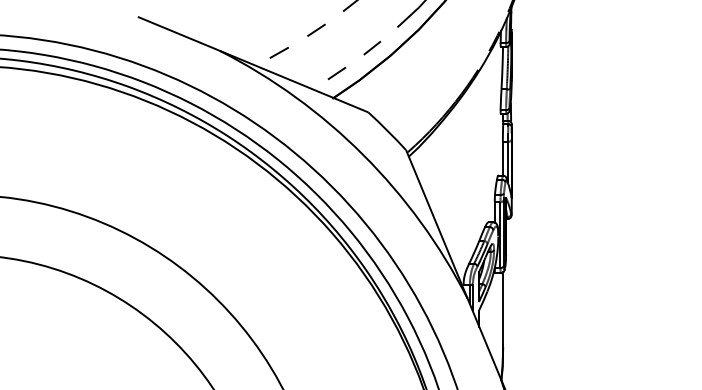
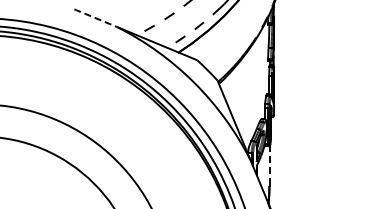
line: (180, 34) -> (96, 18), solid -> dashed
line: (503, 308) -> (269, 165), solid -> dashed

